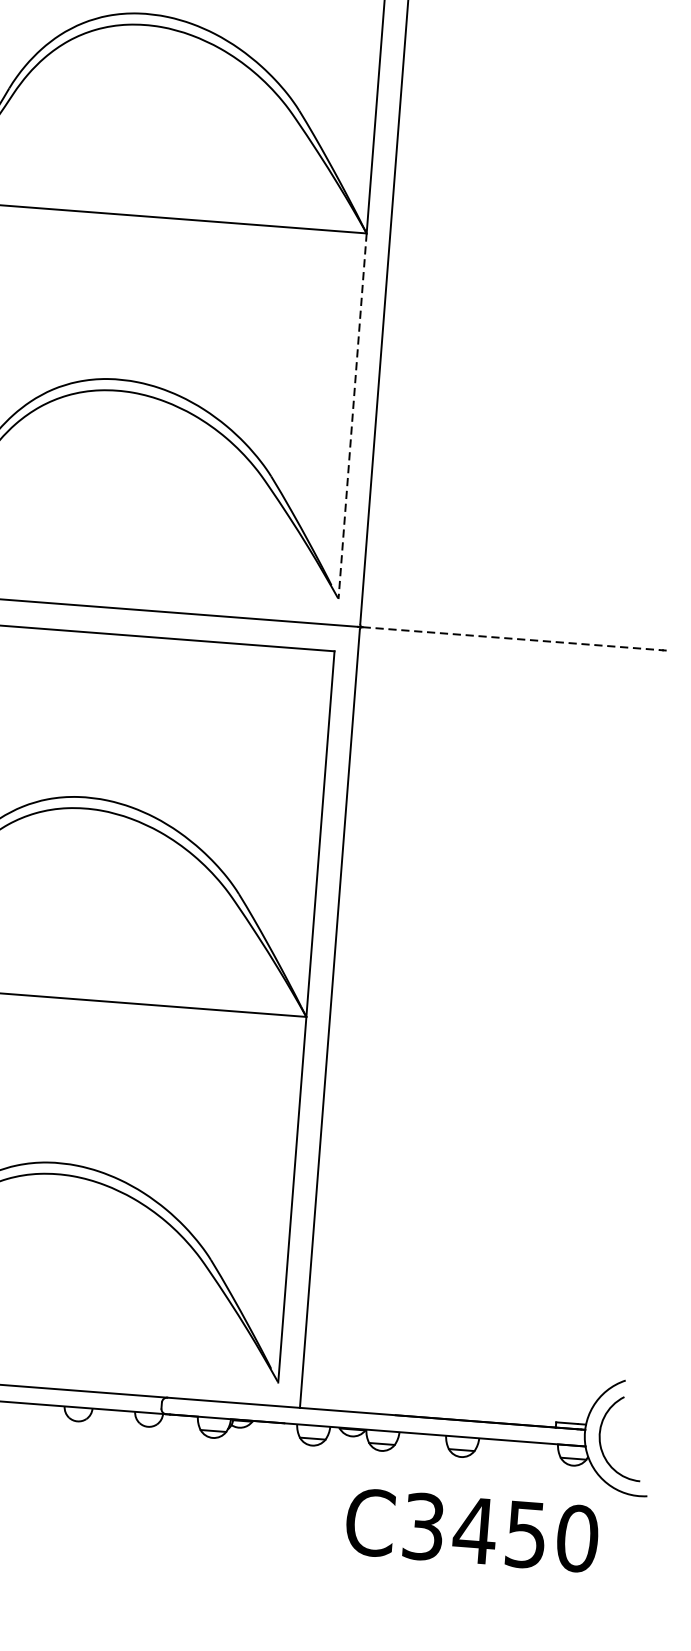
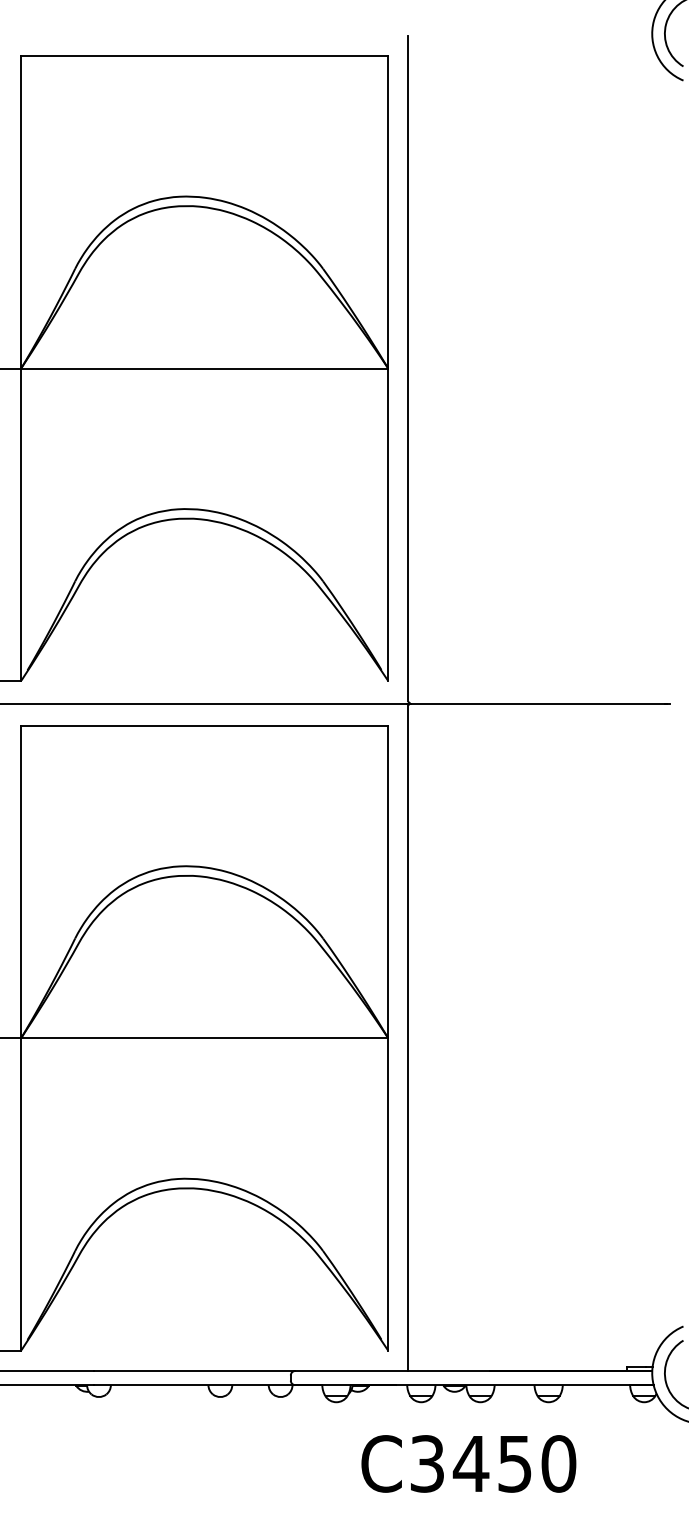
line: (352, 416) -> (388, 525), dashed -> solid
line: (512, 638) -> (538, 703), dashed -> solid
text: (471, 1529) -> (468, 1463), moved

